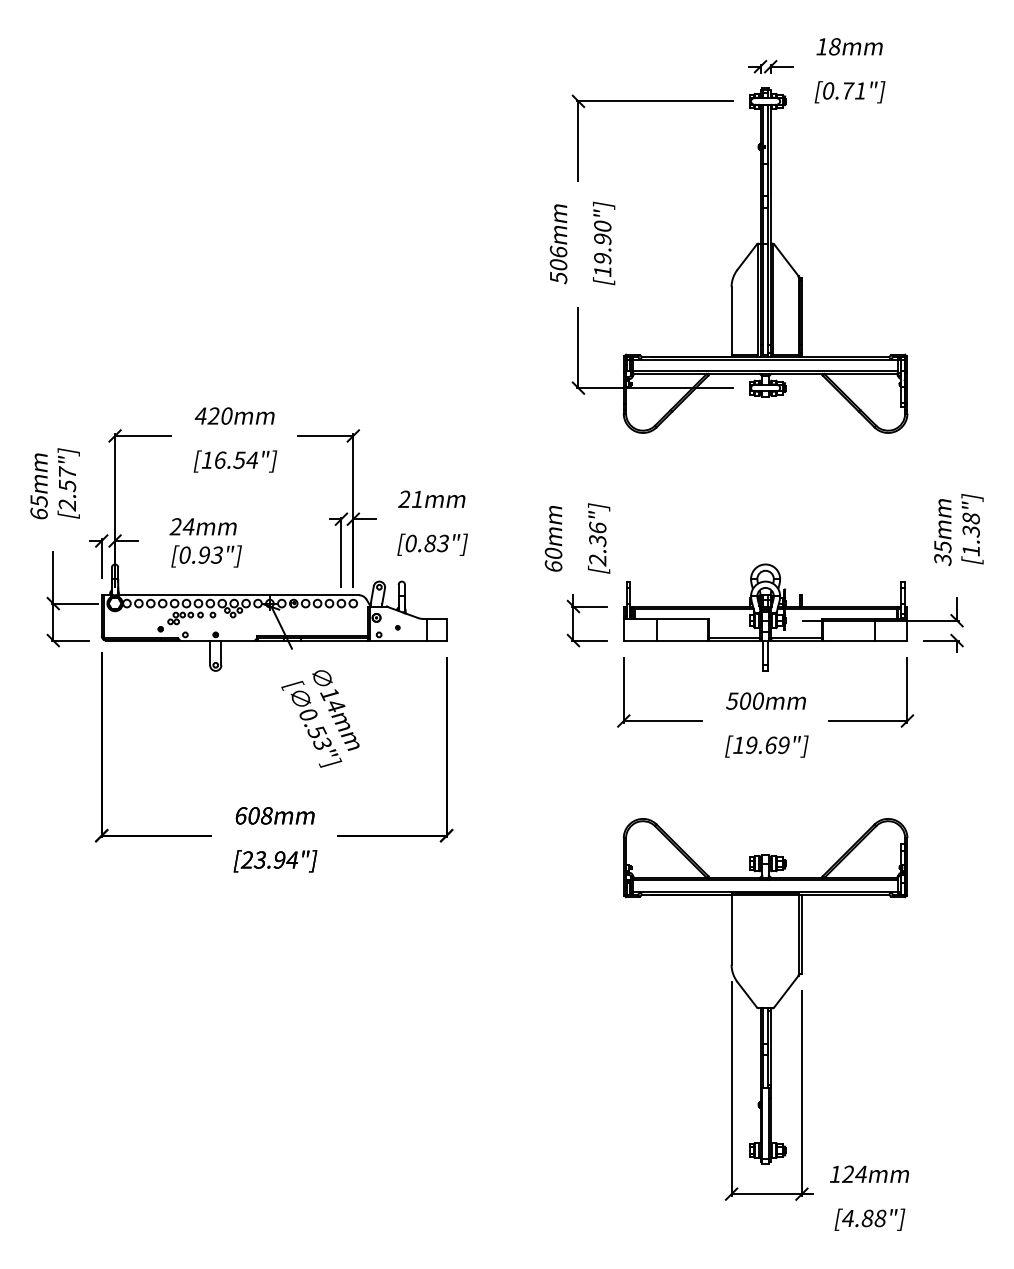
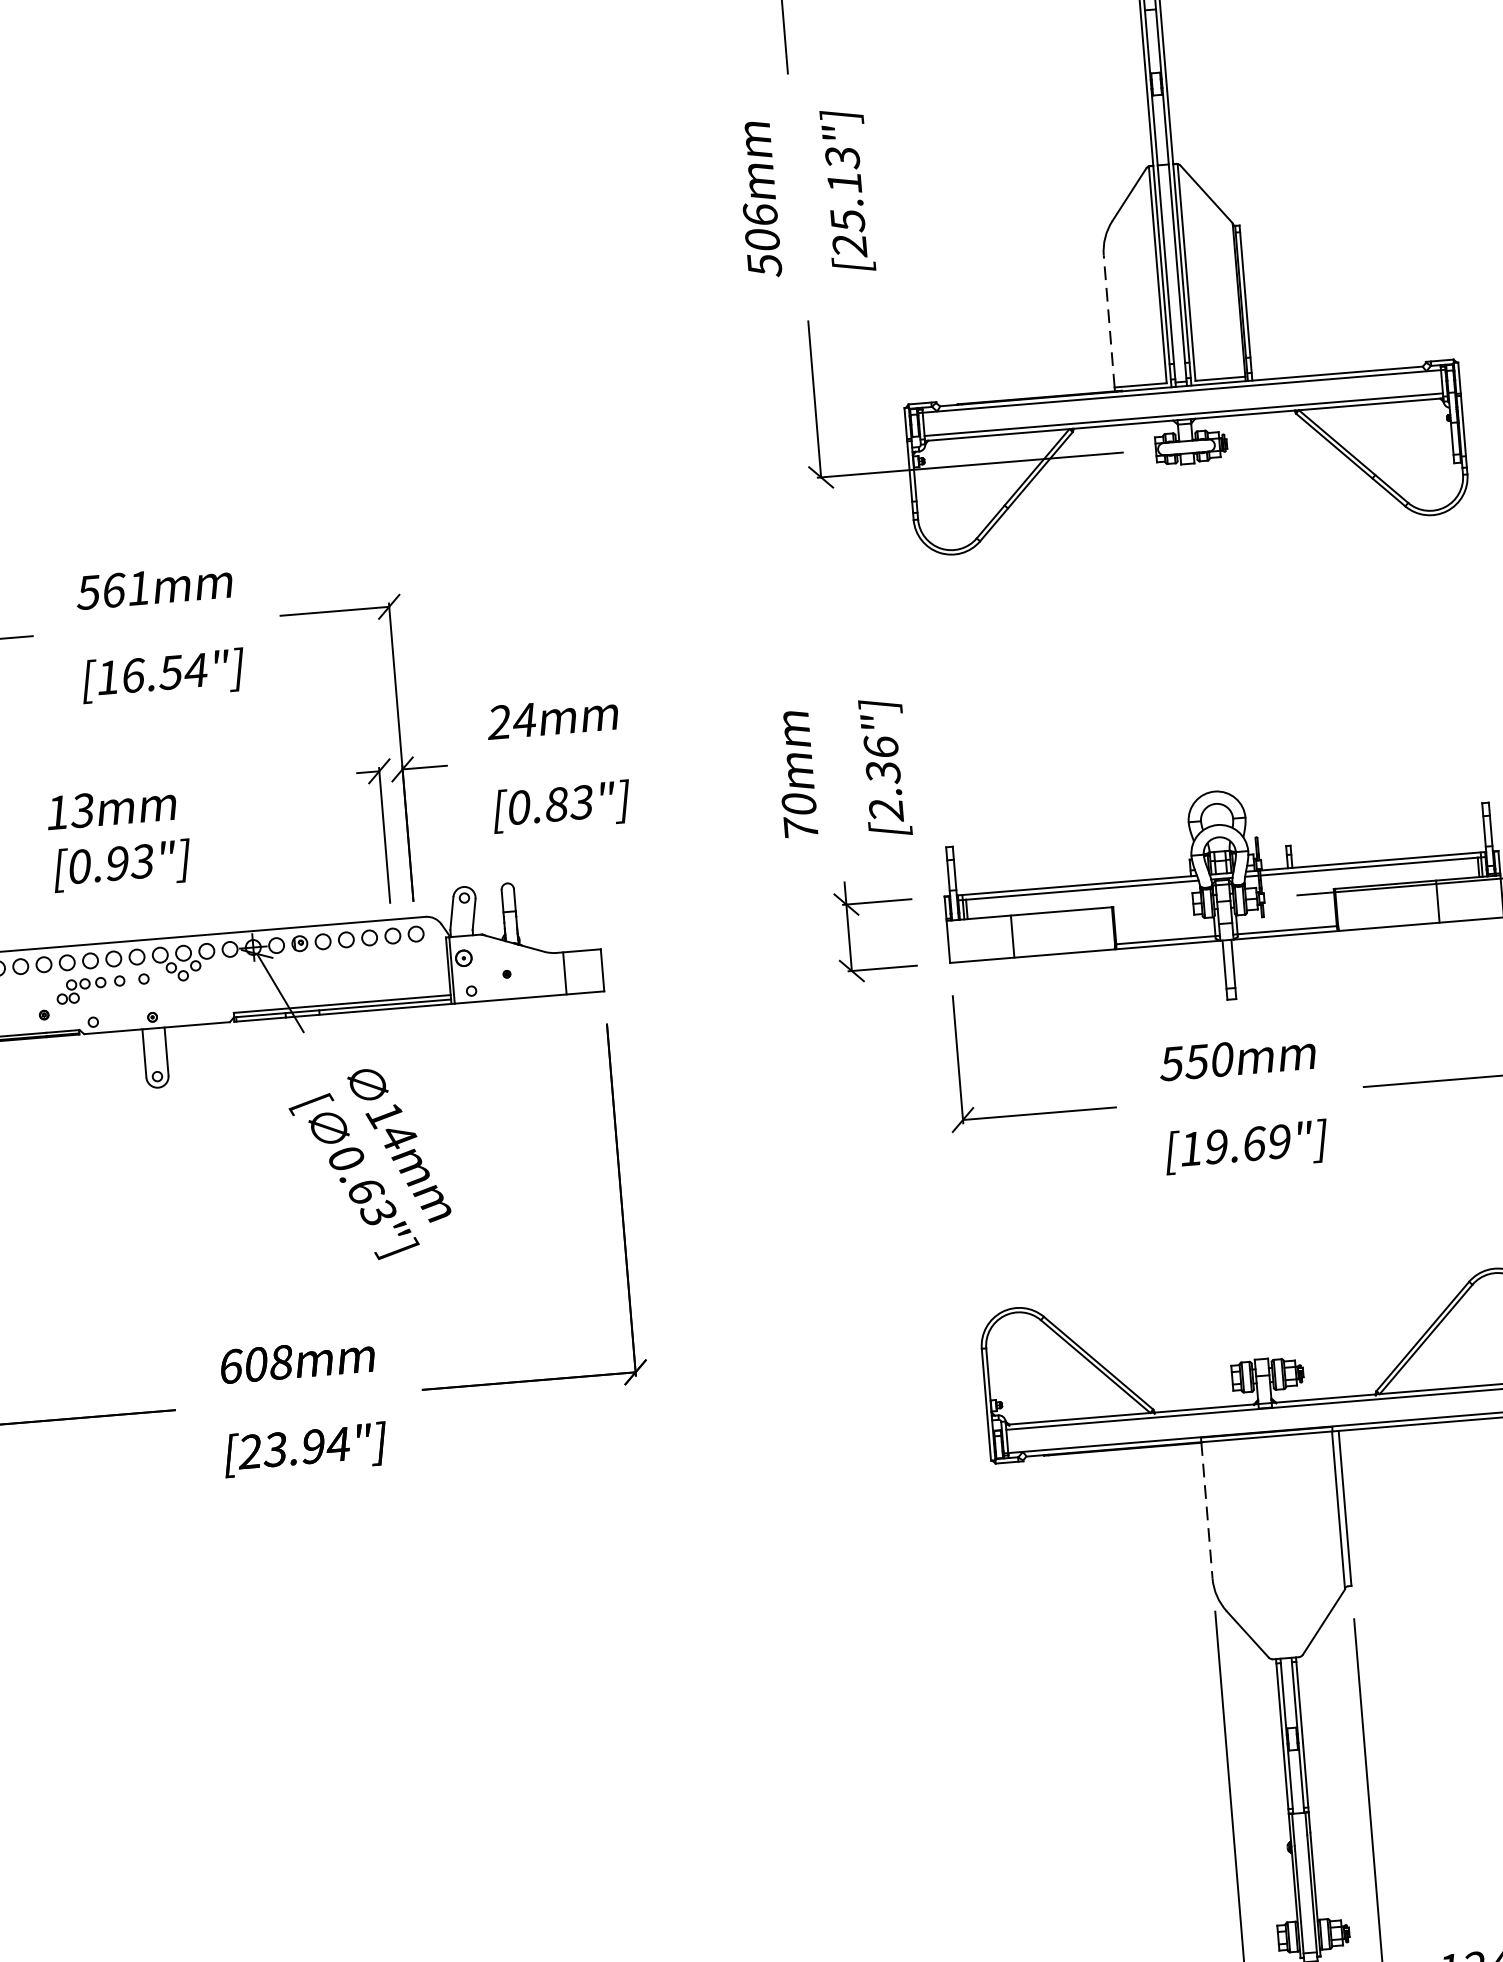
text: (602, 249) -> (845, 202), [19.90"] -> [25.13"]
line: (731, 320) -> (1109, 320), solid -> dashed
text: (213, 415) -> (112, 589), 420mm -> 561mm
text: (416, 498) -> (522, 718), 21mm -> 24mm
text: (181, 526) -> (68, 811), 24mm -> 13mm
text: (553, 565) -> (800, 827), 60mm -> 70mm
text: (744, 700) -> (1195, 1060), 500mm -> 550mm
text: (316, 732) -> (364, 1191), 0.53"] -> 0.63"]
line: (731, 929) -> (1206, 1509), solid -> dashed

